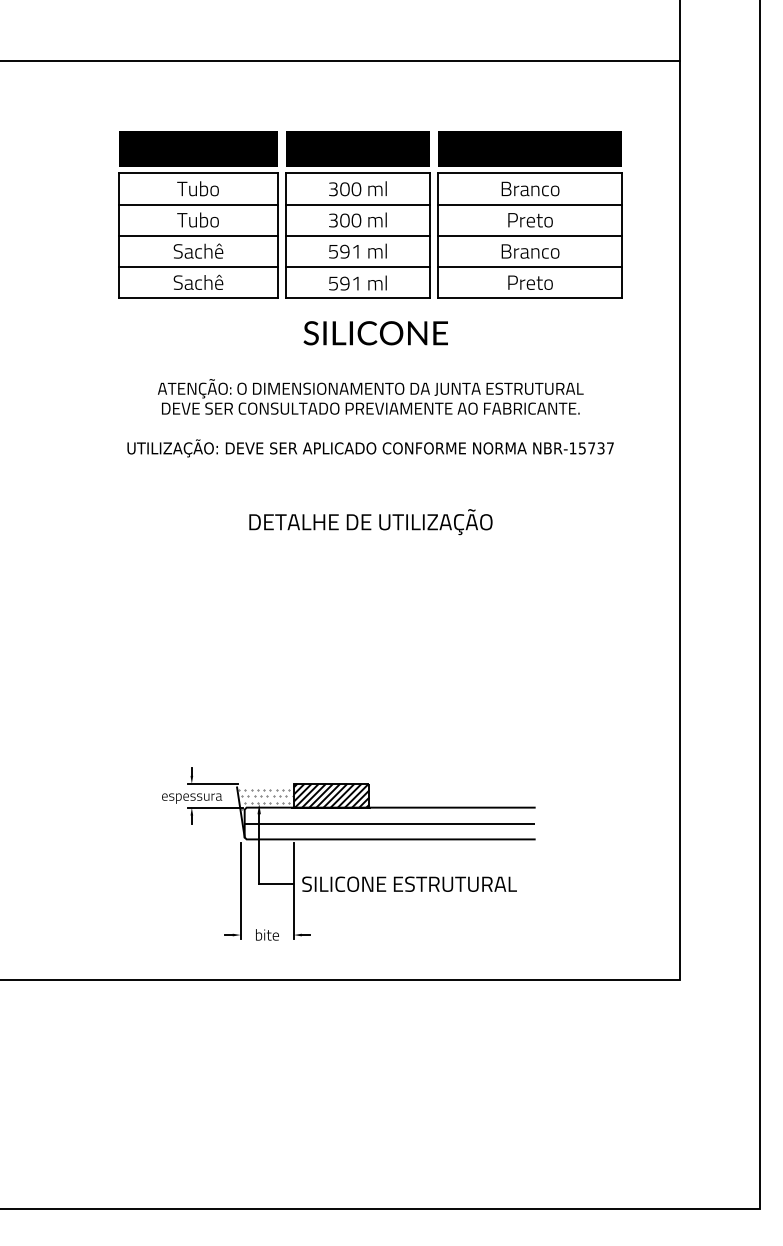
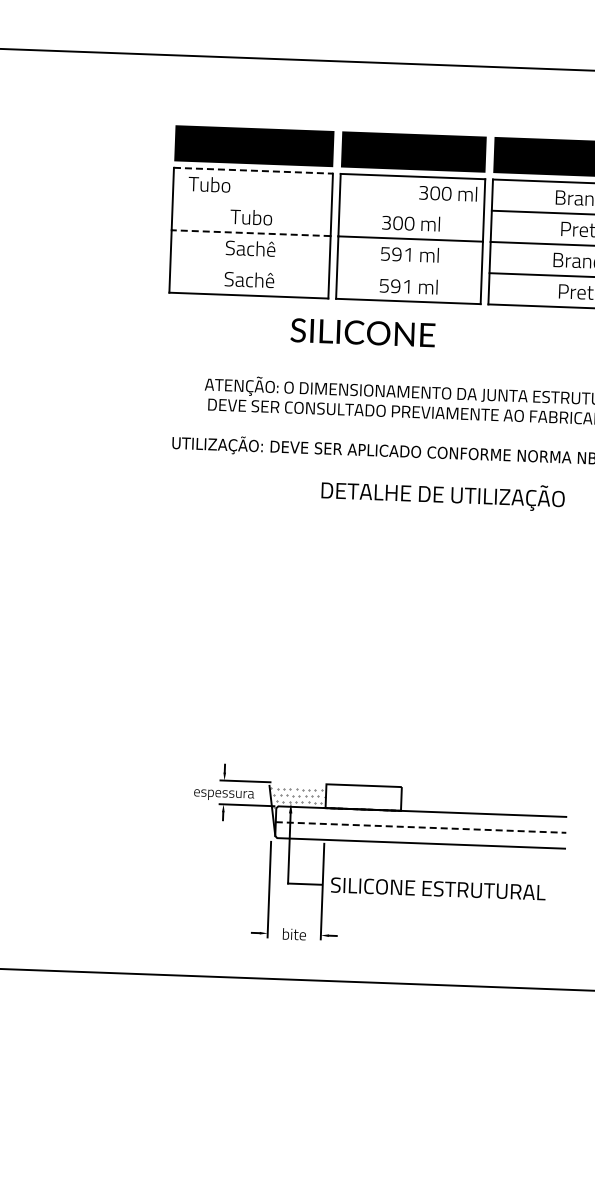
line: (198, 173) -> (253, 170), solid -> dashed
text: (197, 188) -> (208, 184), moved
text: (357, 188) -> (447, 193), moved
line: (198, 204) -> (252, 201), removed
line: (357, 204) -> (411, 207), removed
line: (198, 235) -> (251, 232), solid -> dashed
line: (198, 267) -> (250, 264), removed
line: (357, 267) -> (408, 270), removed
text: (375, 333) -> (362, 332), moved
text: (370, 522) -> (442, 495), moved
hatch: (331, 795) -> (363, 797), removed
line: (390, 823) -> (421, 827), solid -> dashed

